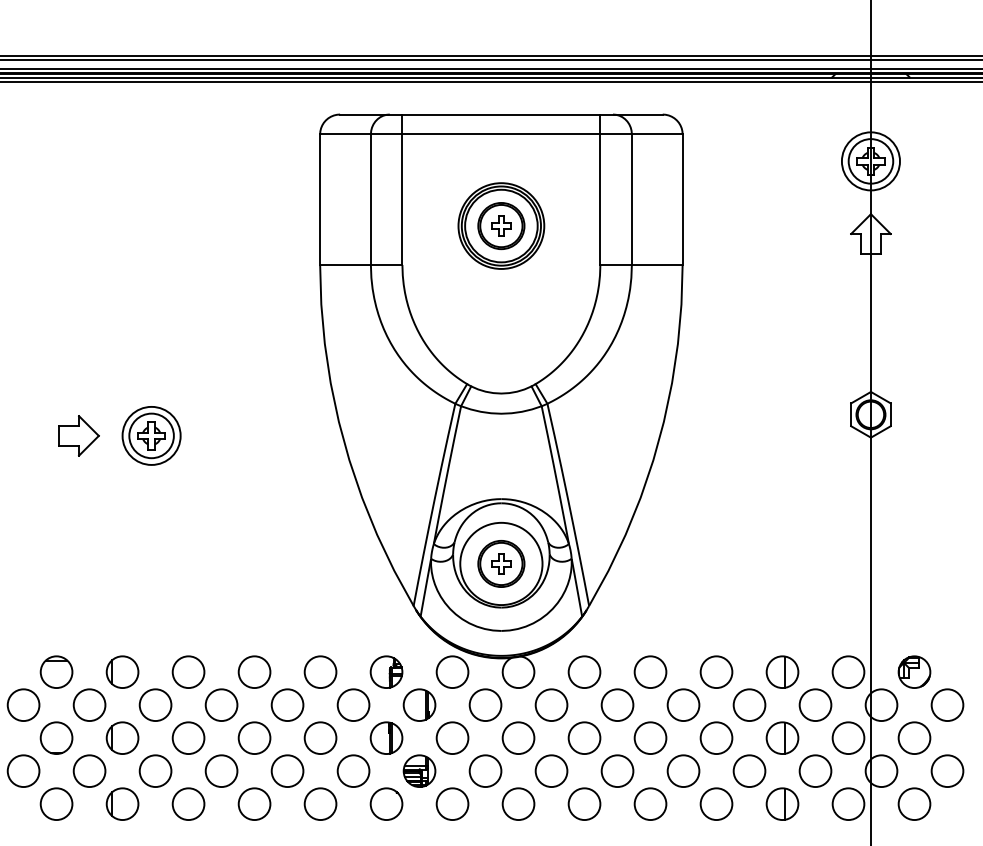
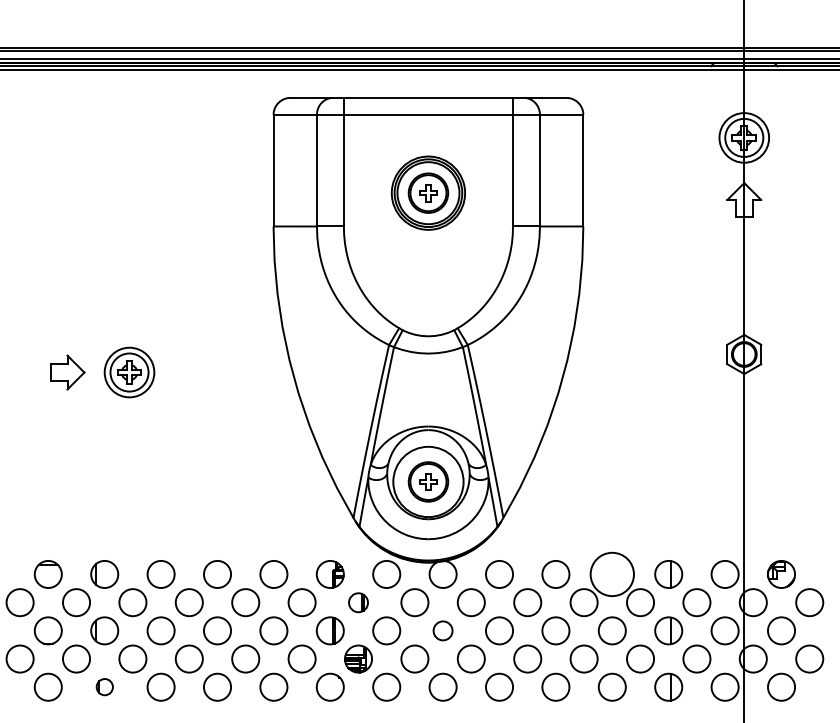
circle: (715, 672) -> (611, 574), size x1.6
part: (419, 704) -> (358, 602), size x0.7
circle: (517, 737) -> (442, 630), size x0.7
part: (122, 803) -> (104, 686), size x0.6

